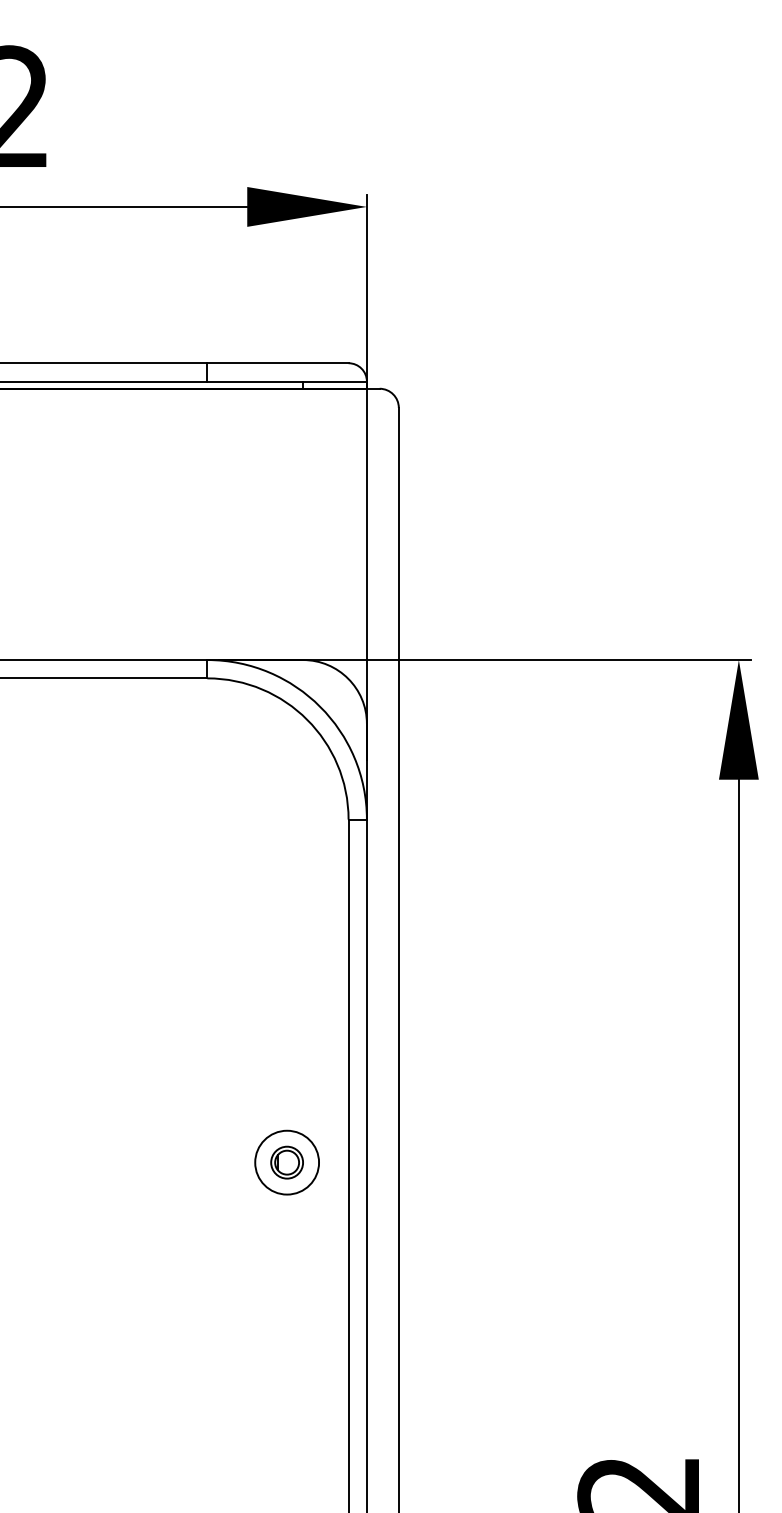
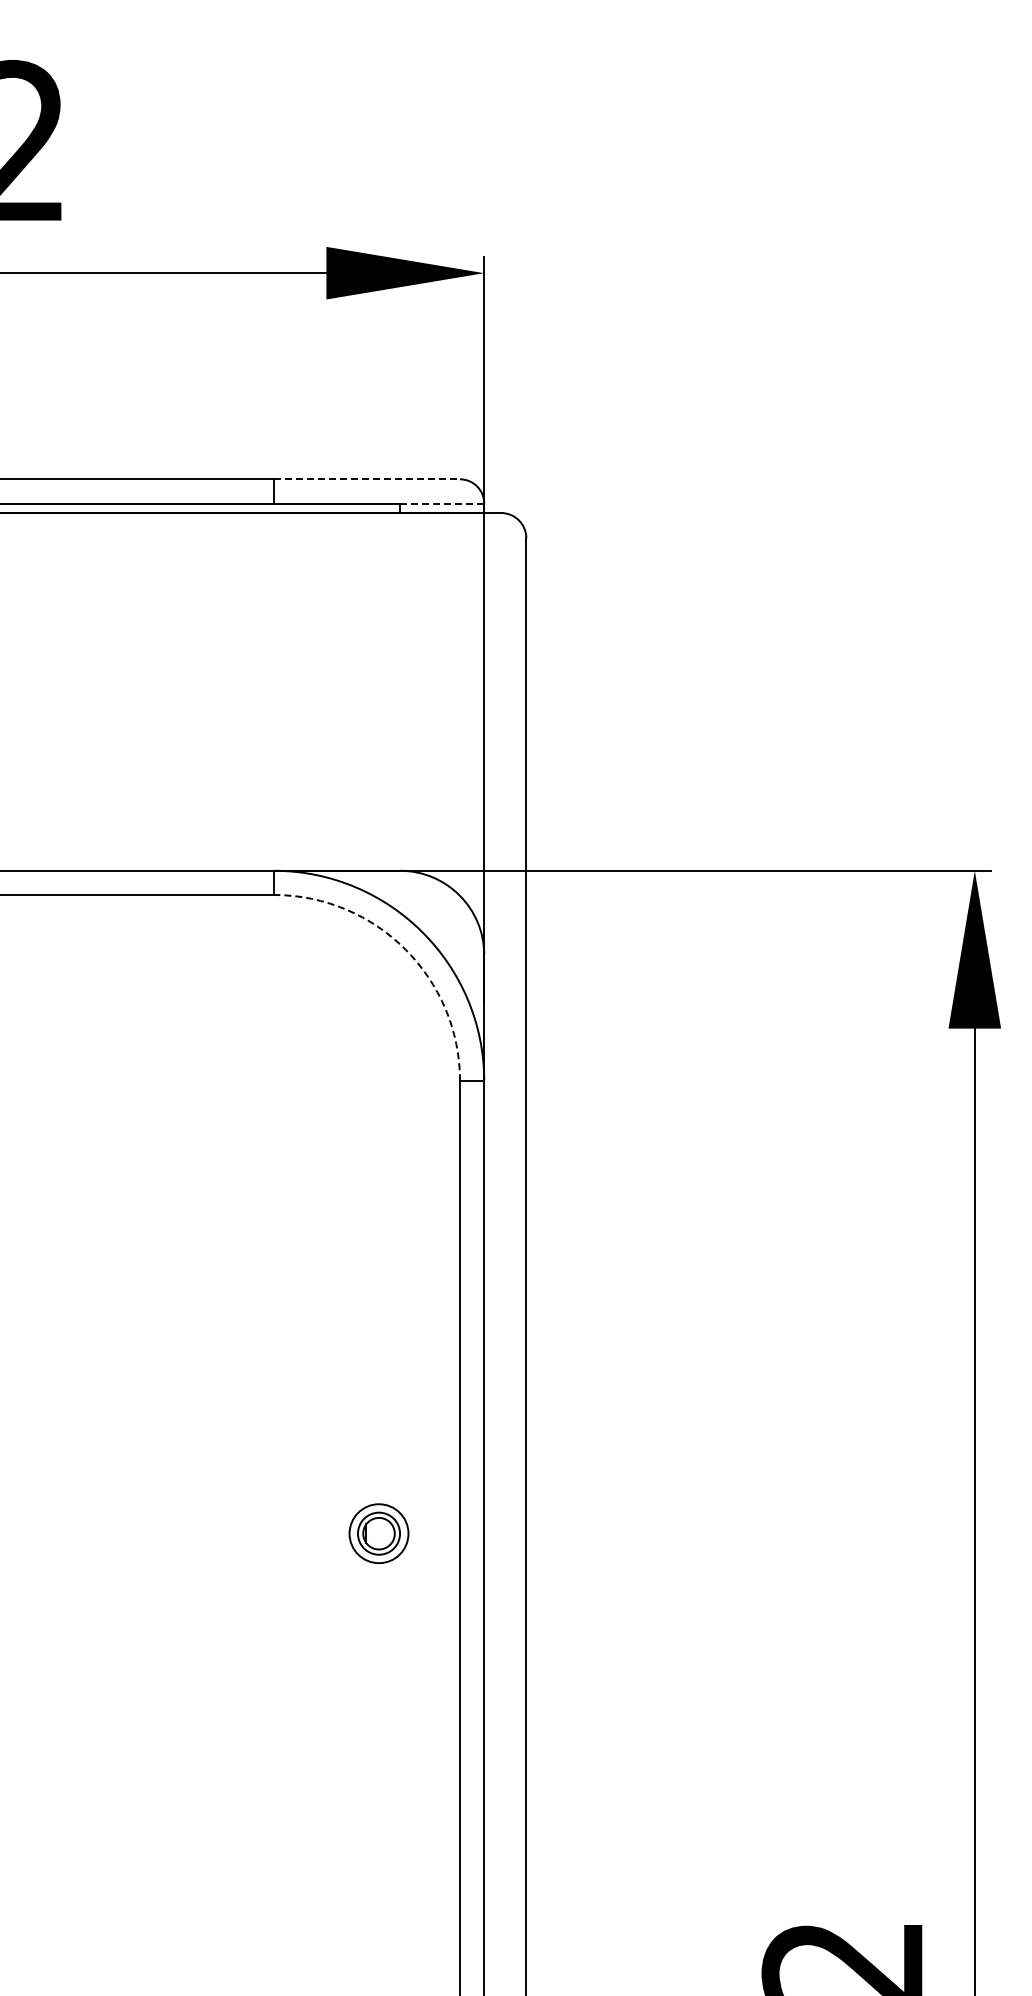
line: (278, 363) -> (367, 479), solid -> dashed
line: (334, 381) -> (441, 503), solid -> dashed
arc: (307, 719) -> (405, 949), solid -> dashed
circle: (286, 1162) -> (378, 1533), size x0.7

